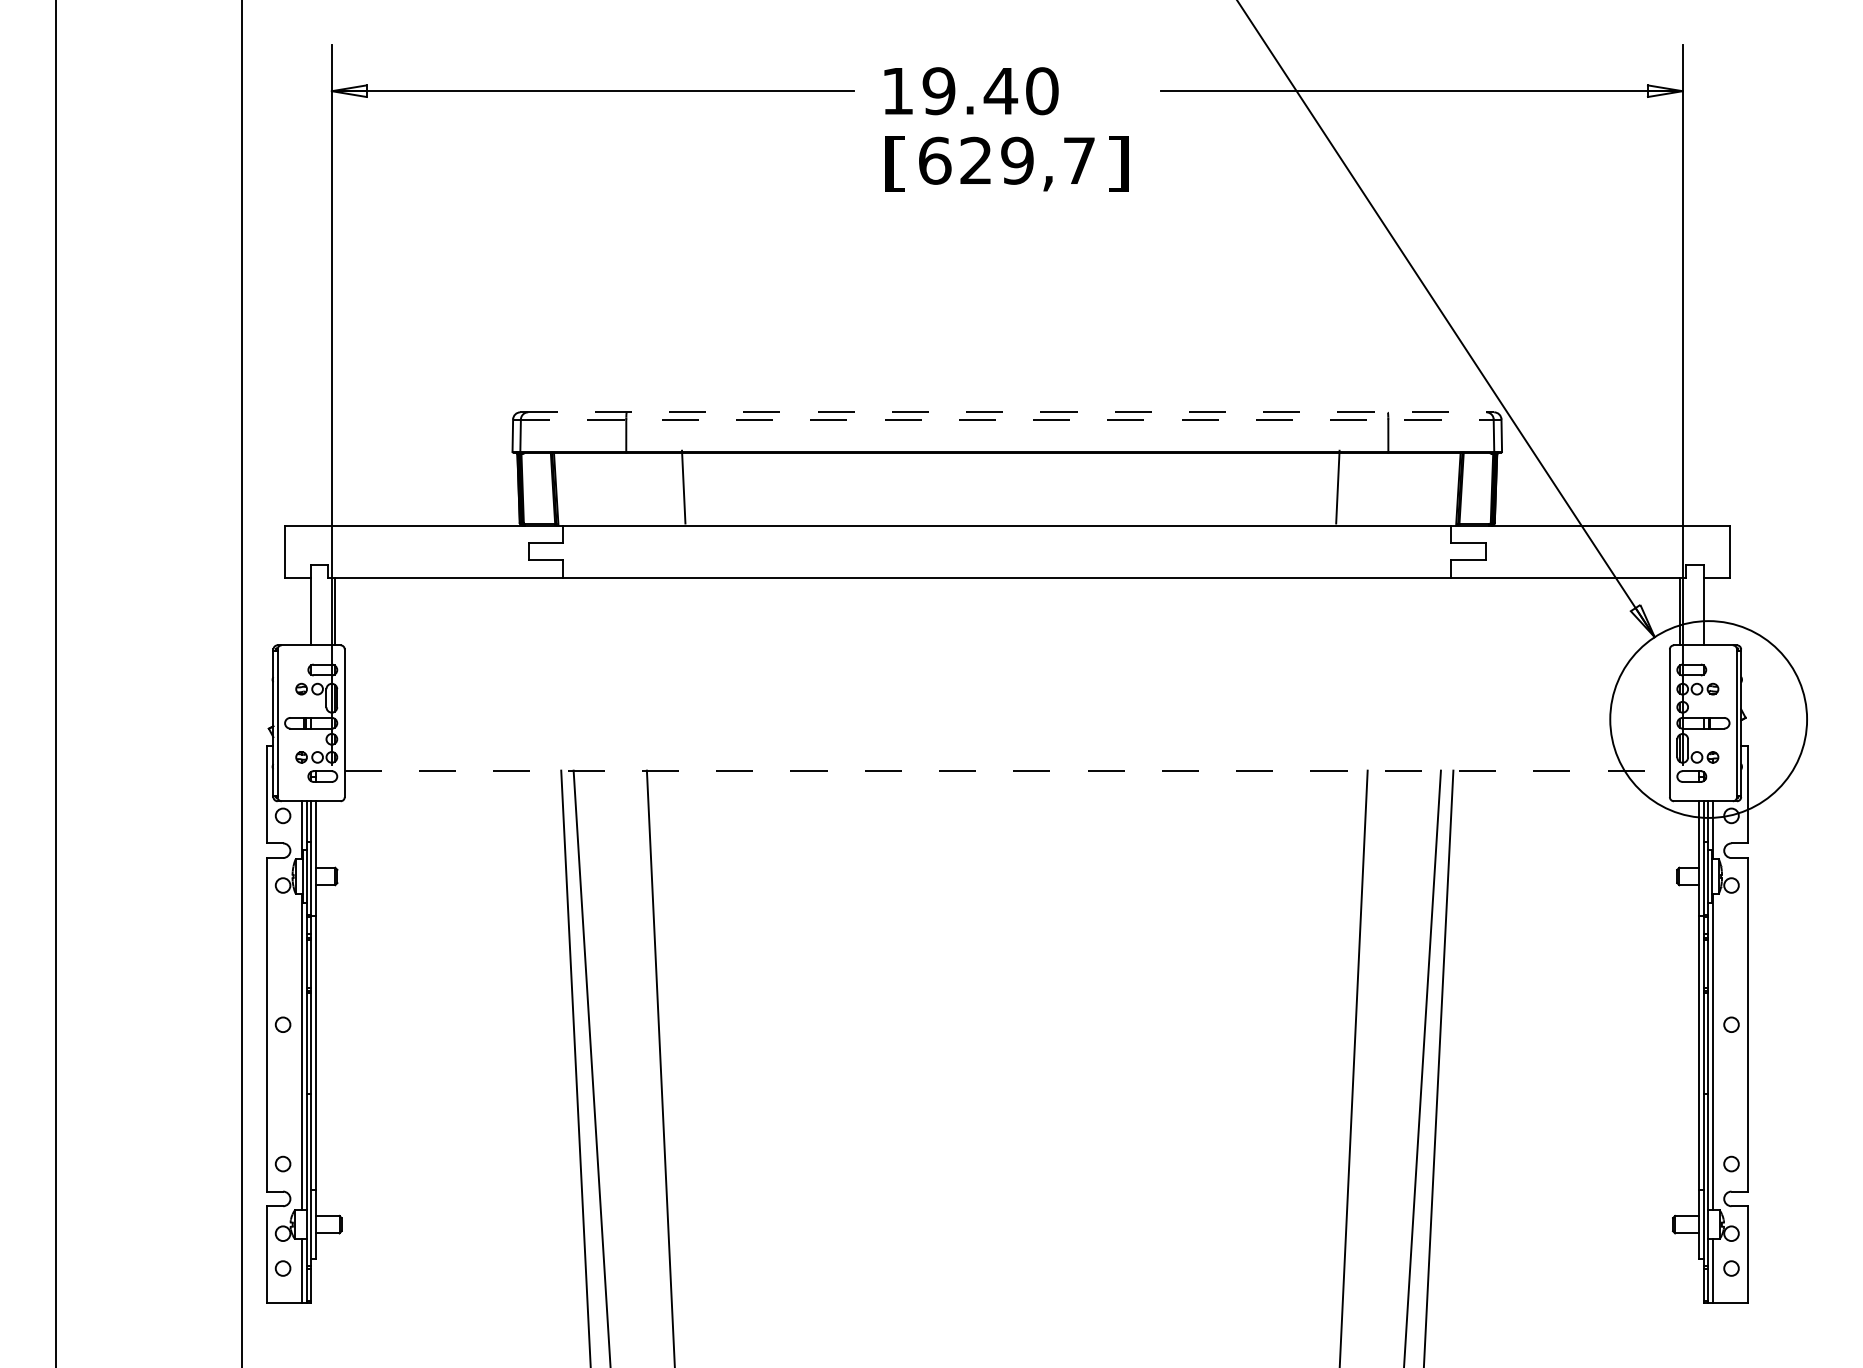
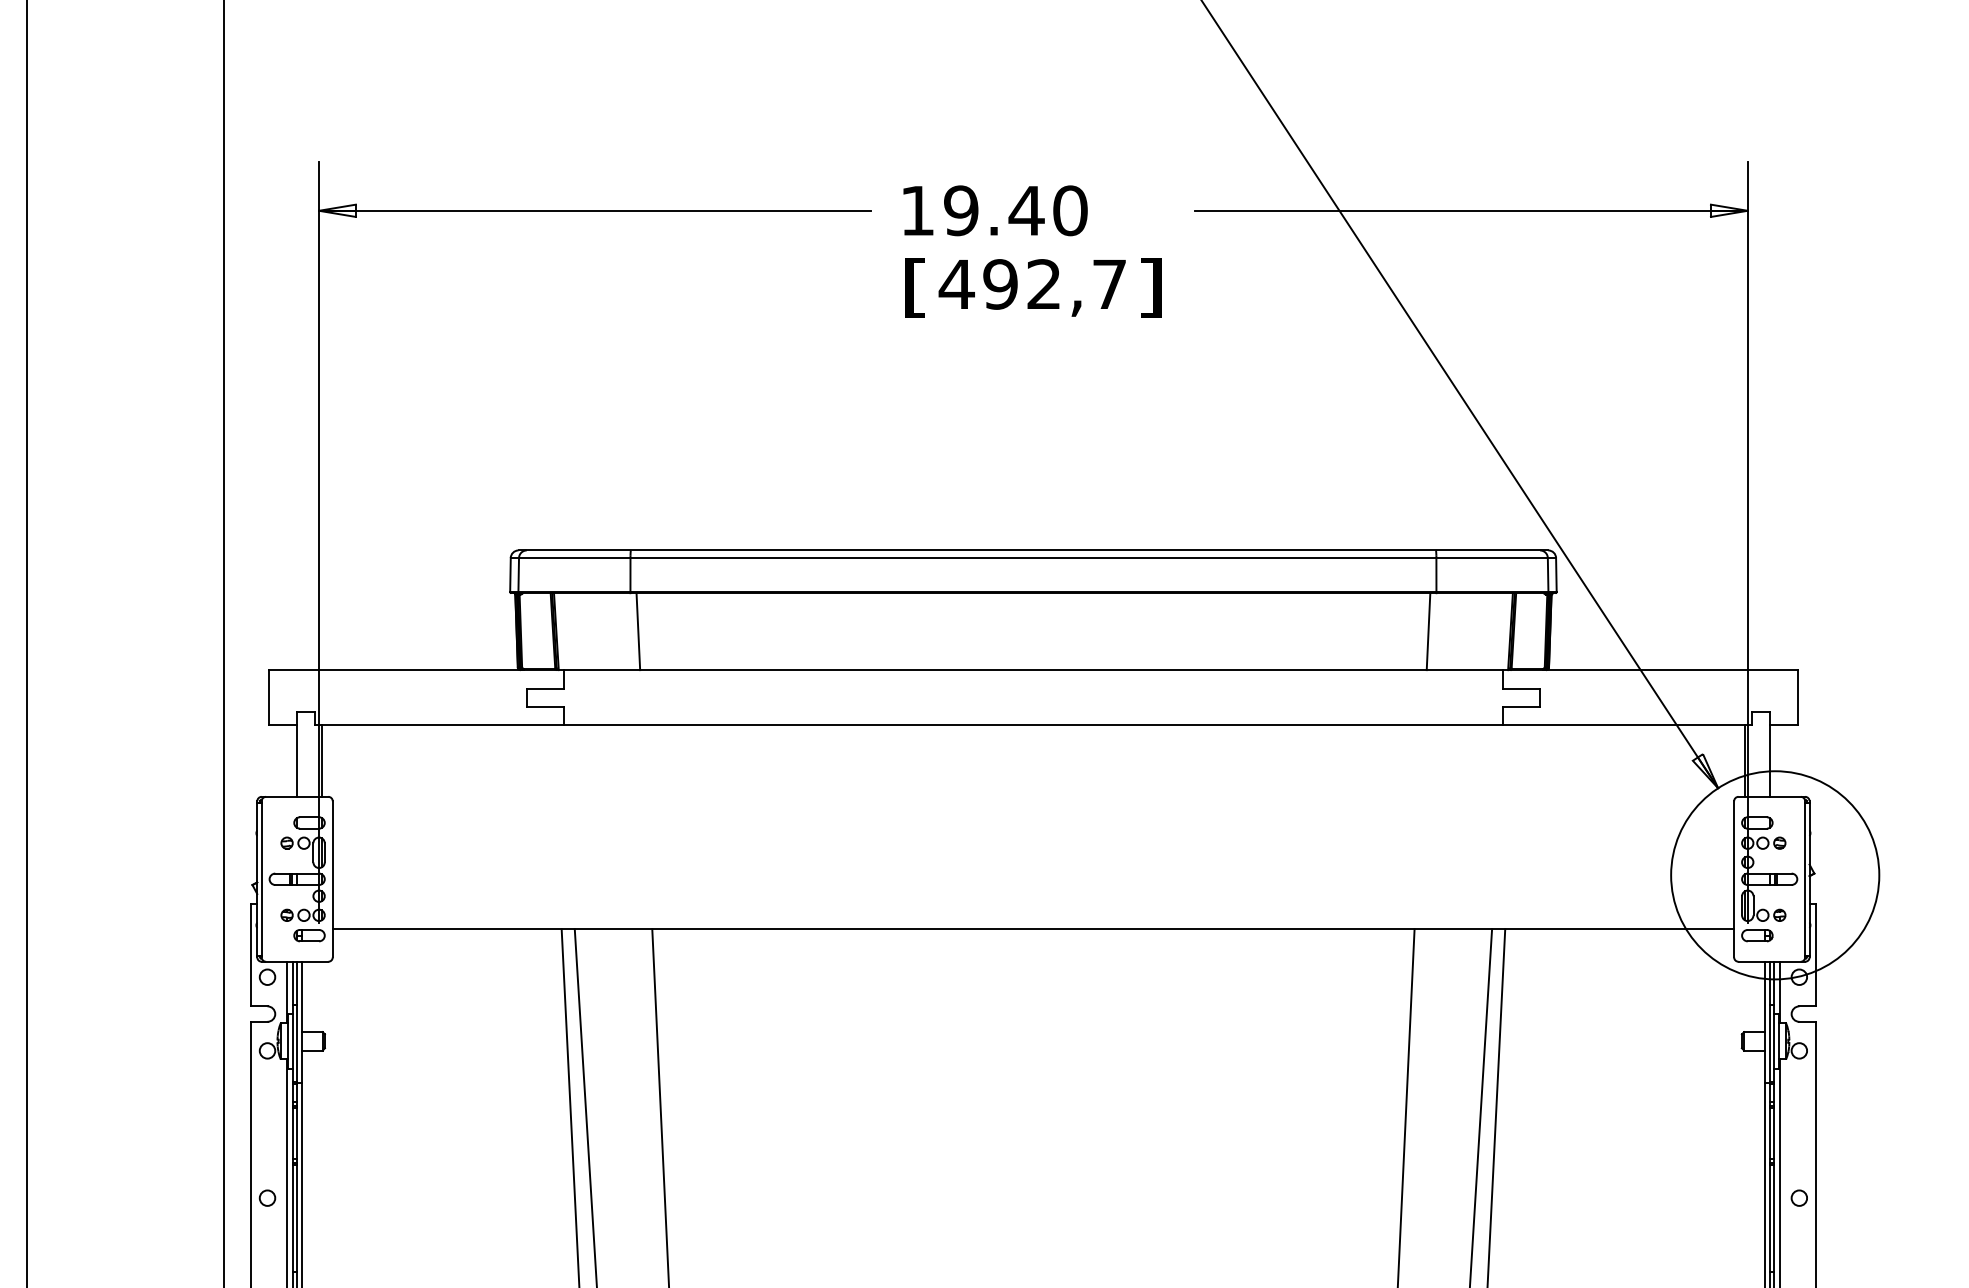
text: (975, 160) -> (999, 284), 629,7 -> 492,7
line: (1007, 412) -> (1033, 550), dashed -> solid
line: (1007, 419) -> (1033, 558), dashed -> solid
line: (683, 486) -> (638, 630), moved
line: (1337, 486) -> (1428, 630), moved
line: (1007, 770) -> (1033, 929), dashed -> solid

